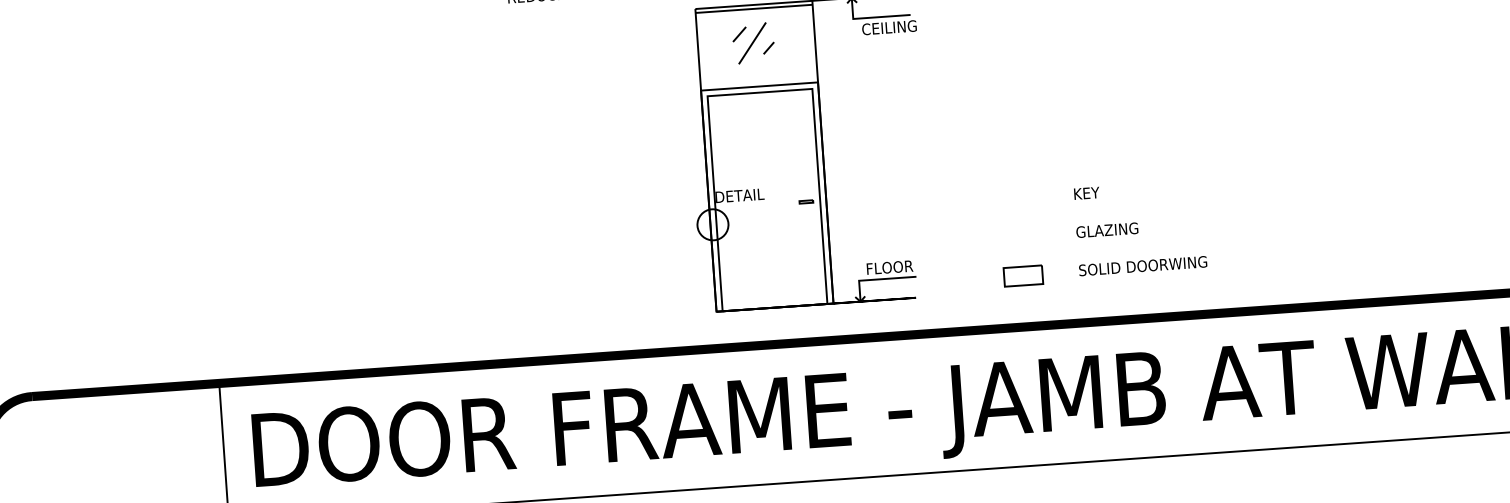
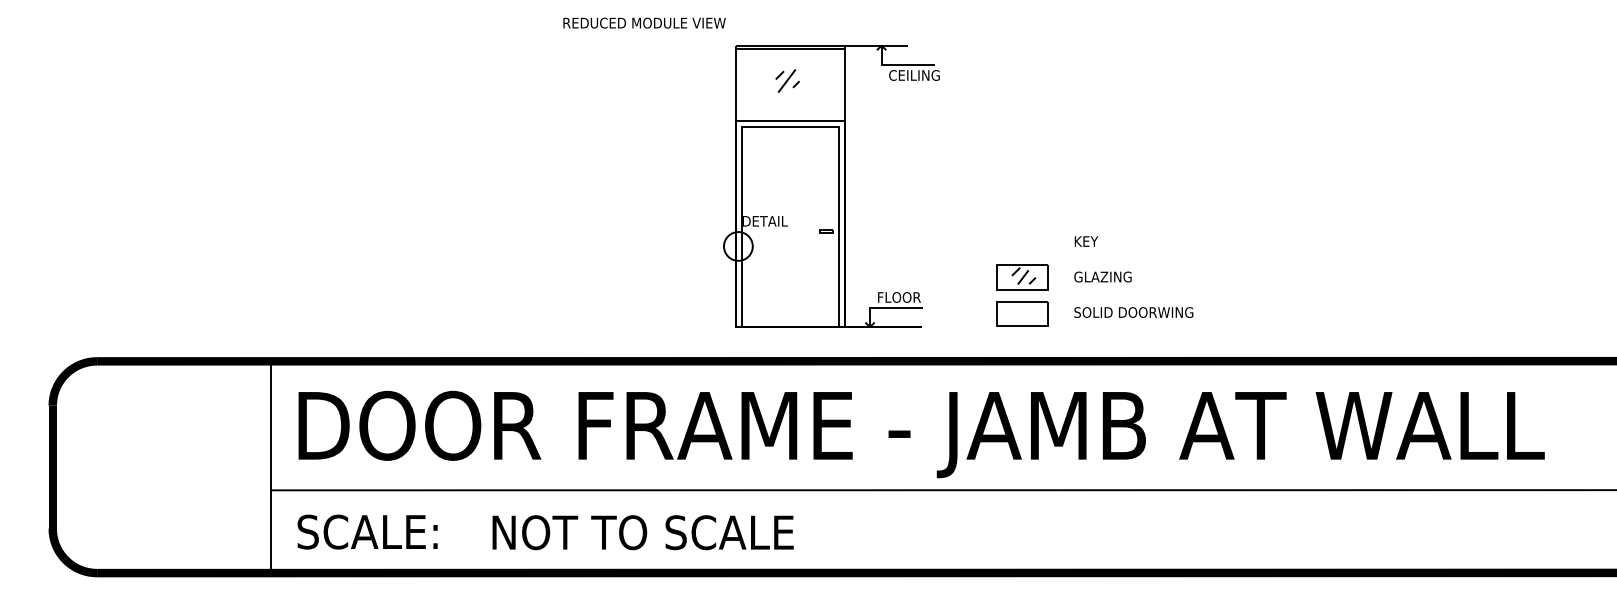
part: (753, 42) -> (787, 80), size x0.62
part: (1020, 236) -> (1022, 277), added
part: (1023, 275) -> (1022, 313), size x1.43

